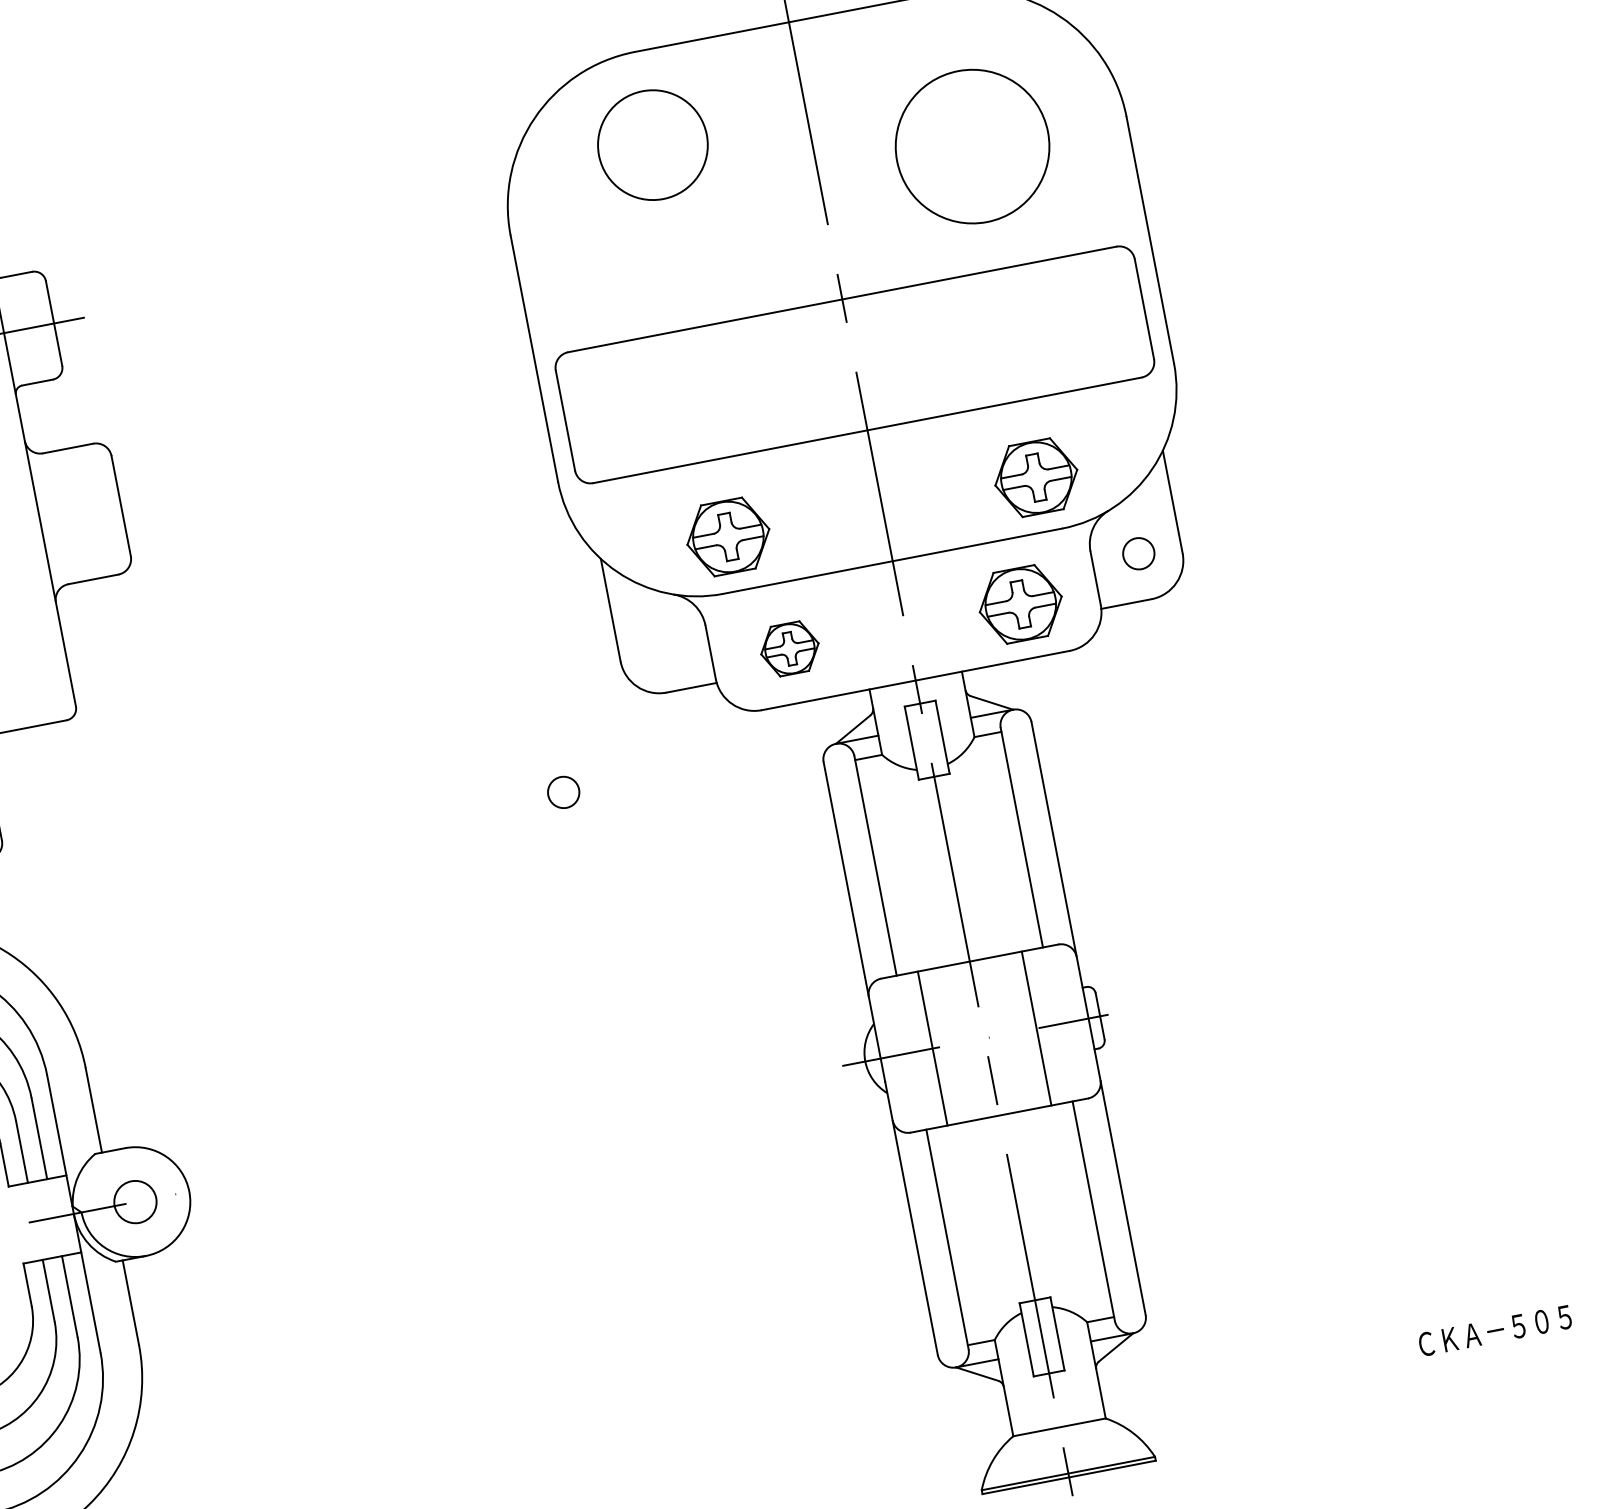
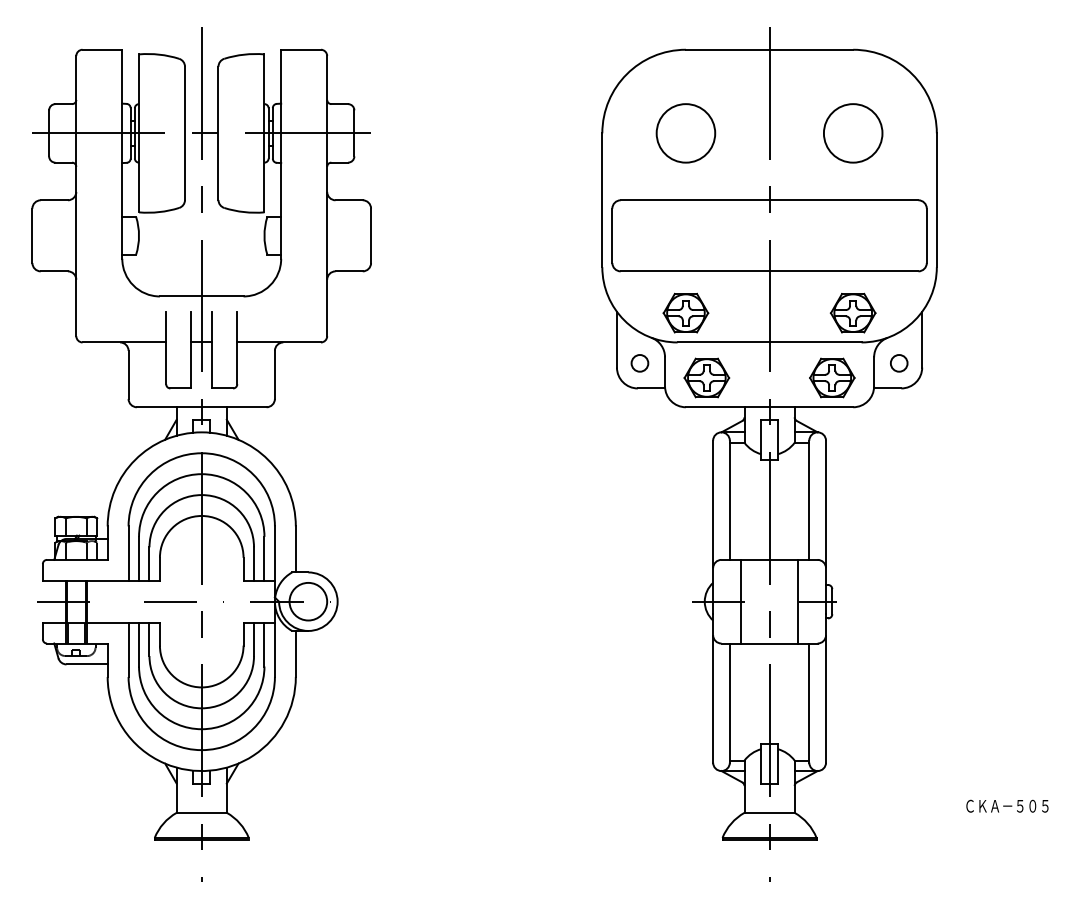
circle: (652, 145) -> (685, 133), moved
circle: (971, 147) -> (852, 133), size x0.71
part: (789, 648) -> (706, 377), size x1.43
circle: (562, 792) -> (639, 363), moved
circle: (135, 1201) -> (308, 601), size x1.67

